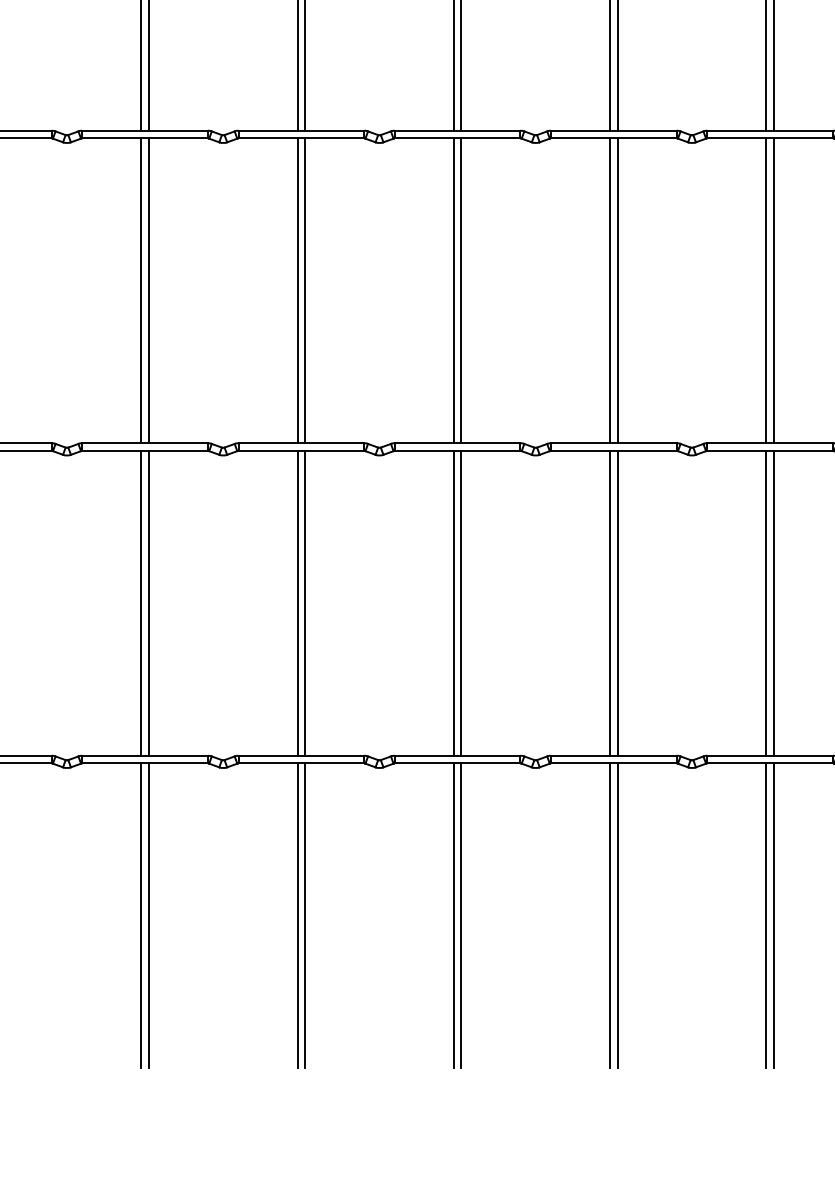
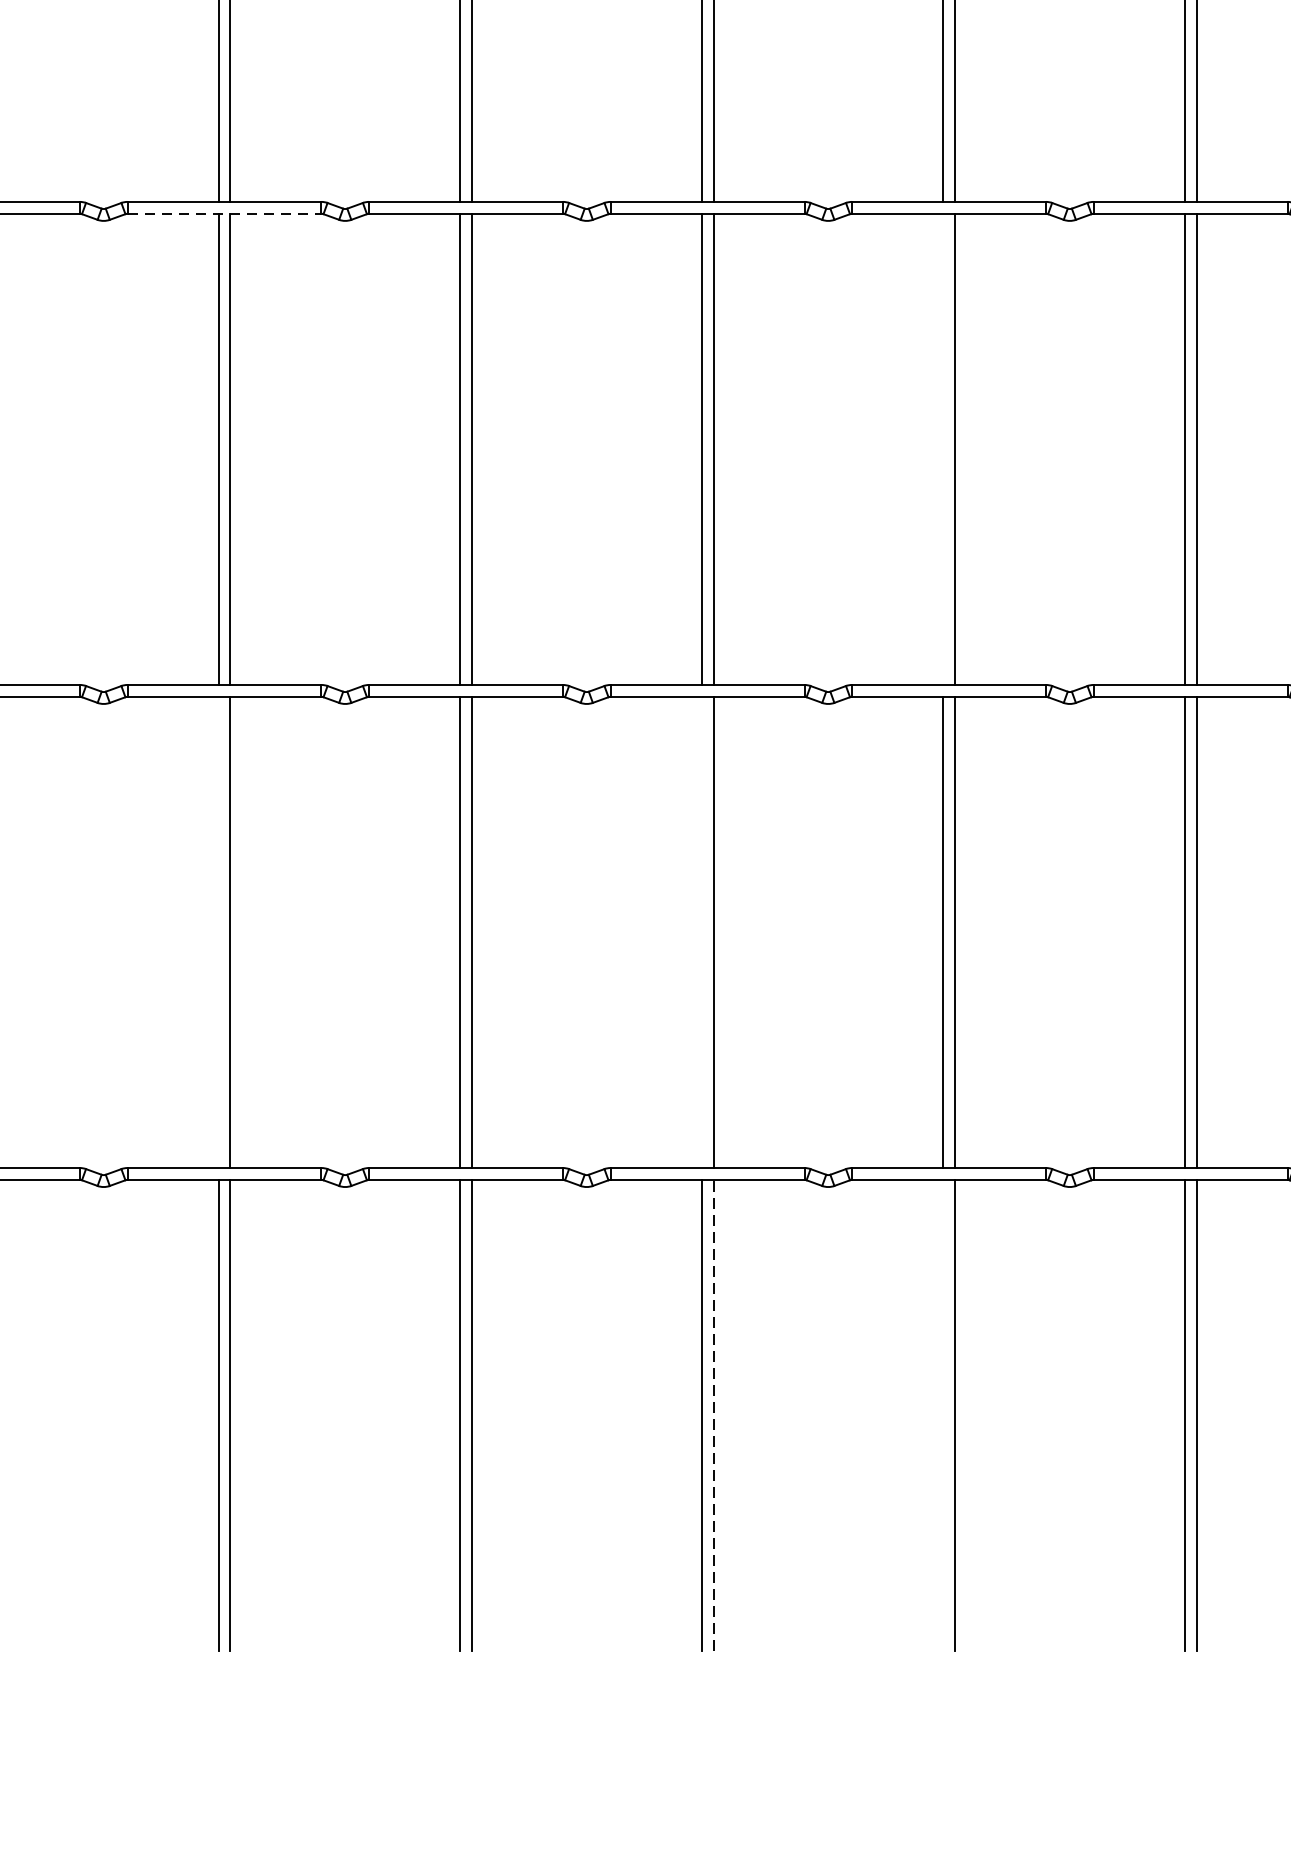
line: (145, 138) -> (225, 213), solid -> dashed
line: (610, 290) -> (943, 448), removed
line: (141, 602) -> (218, 931), removed
line: (453, 602) -> (701, 931), removed
line: (461, 915) -> (713, 1414), solid -> dashed
line: (610, 915) -> (943, 1414), removed

